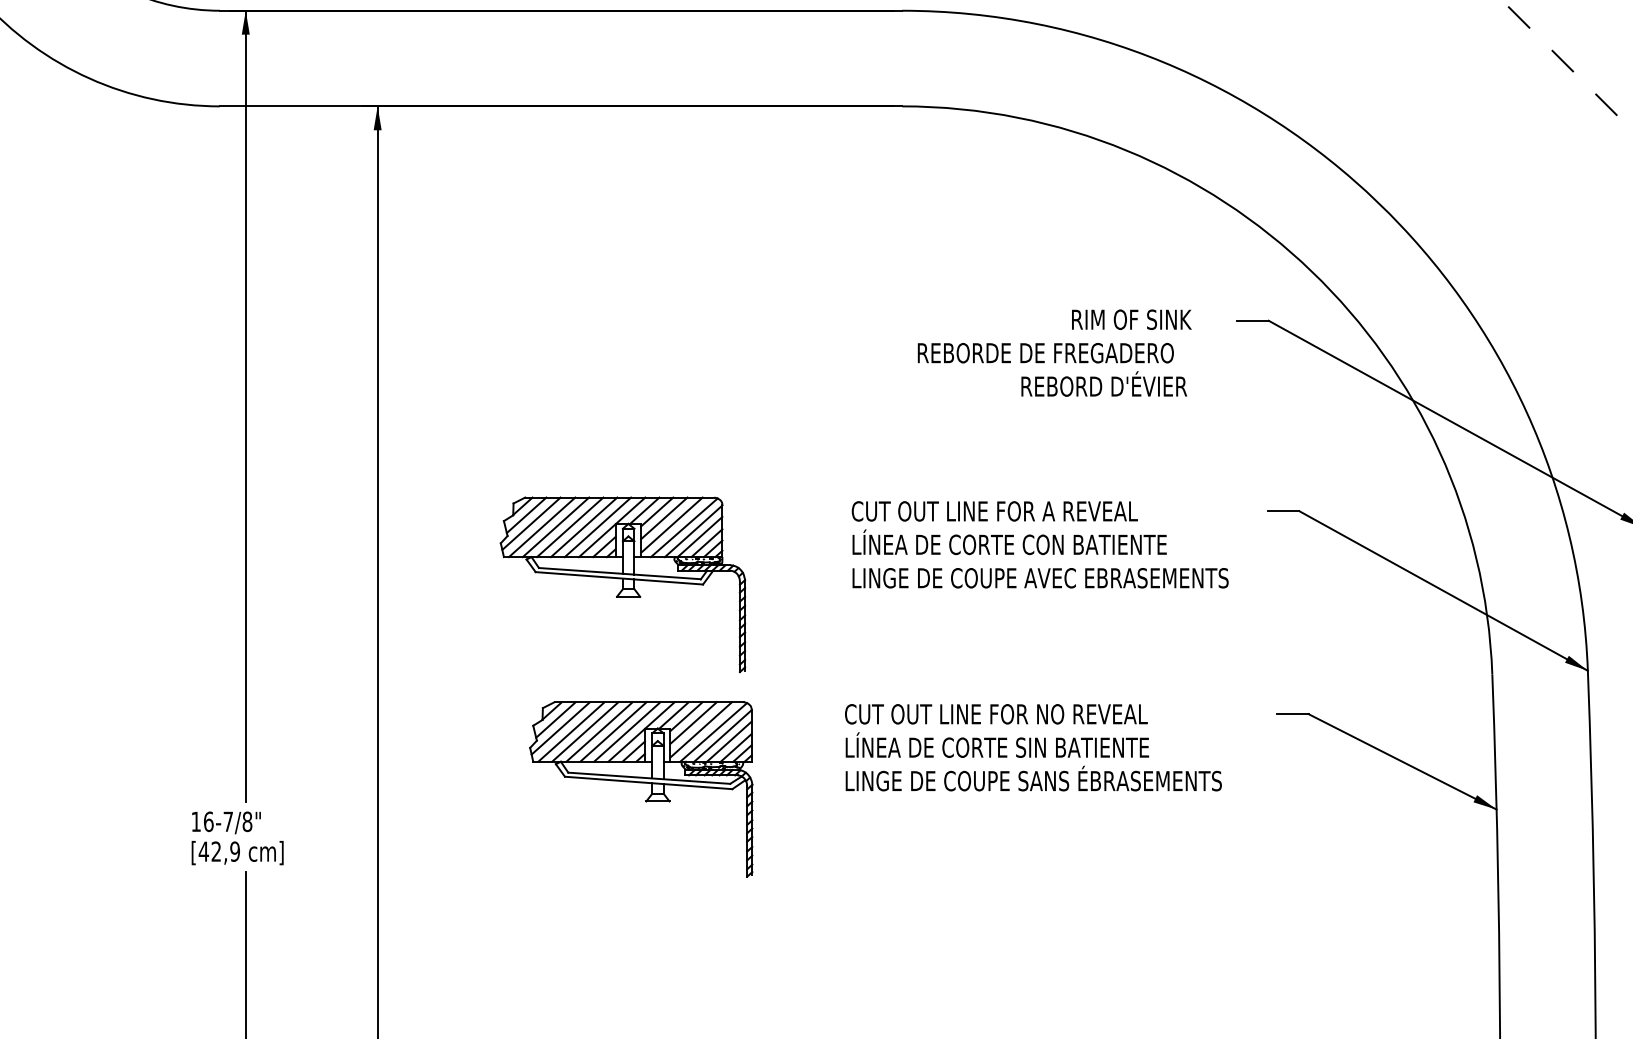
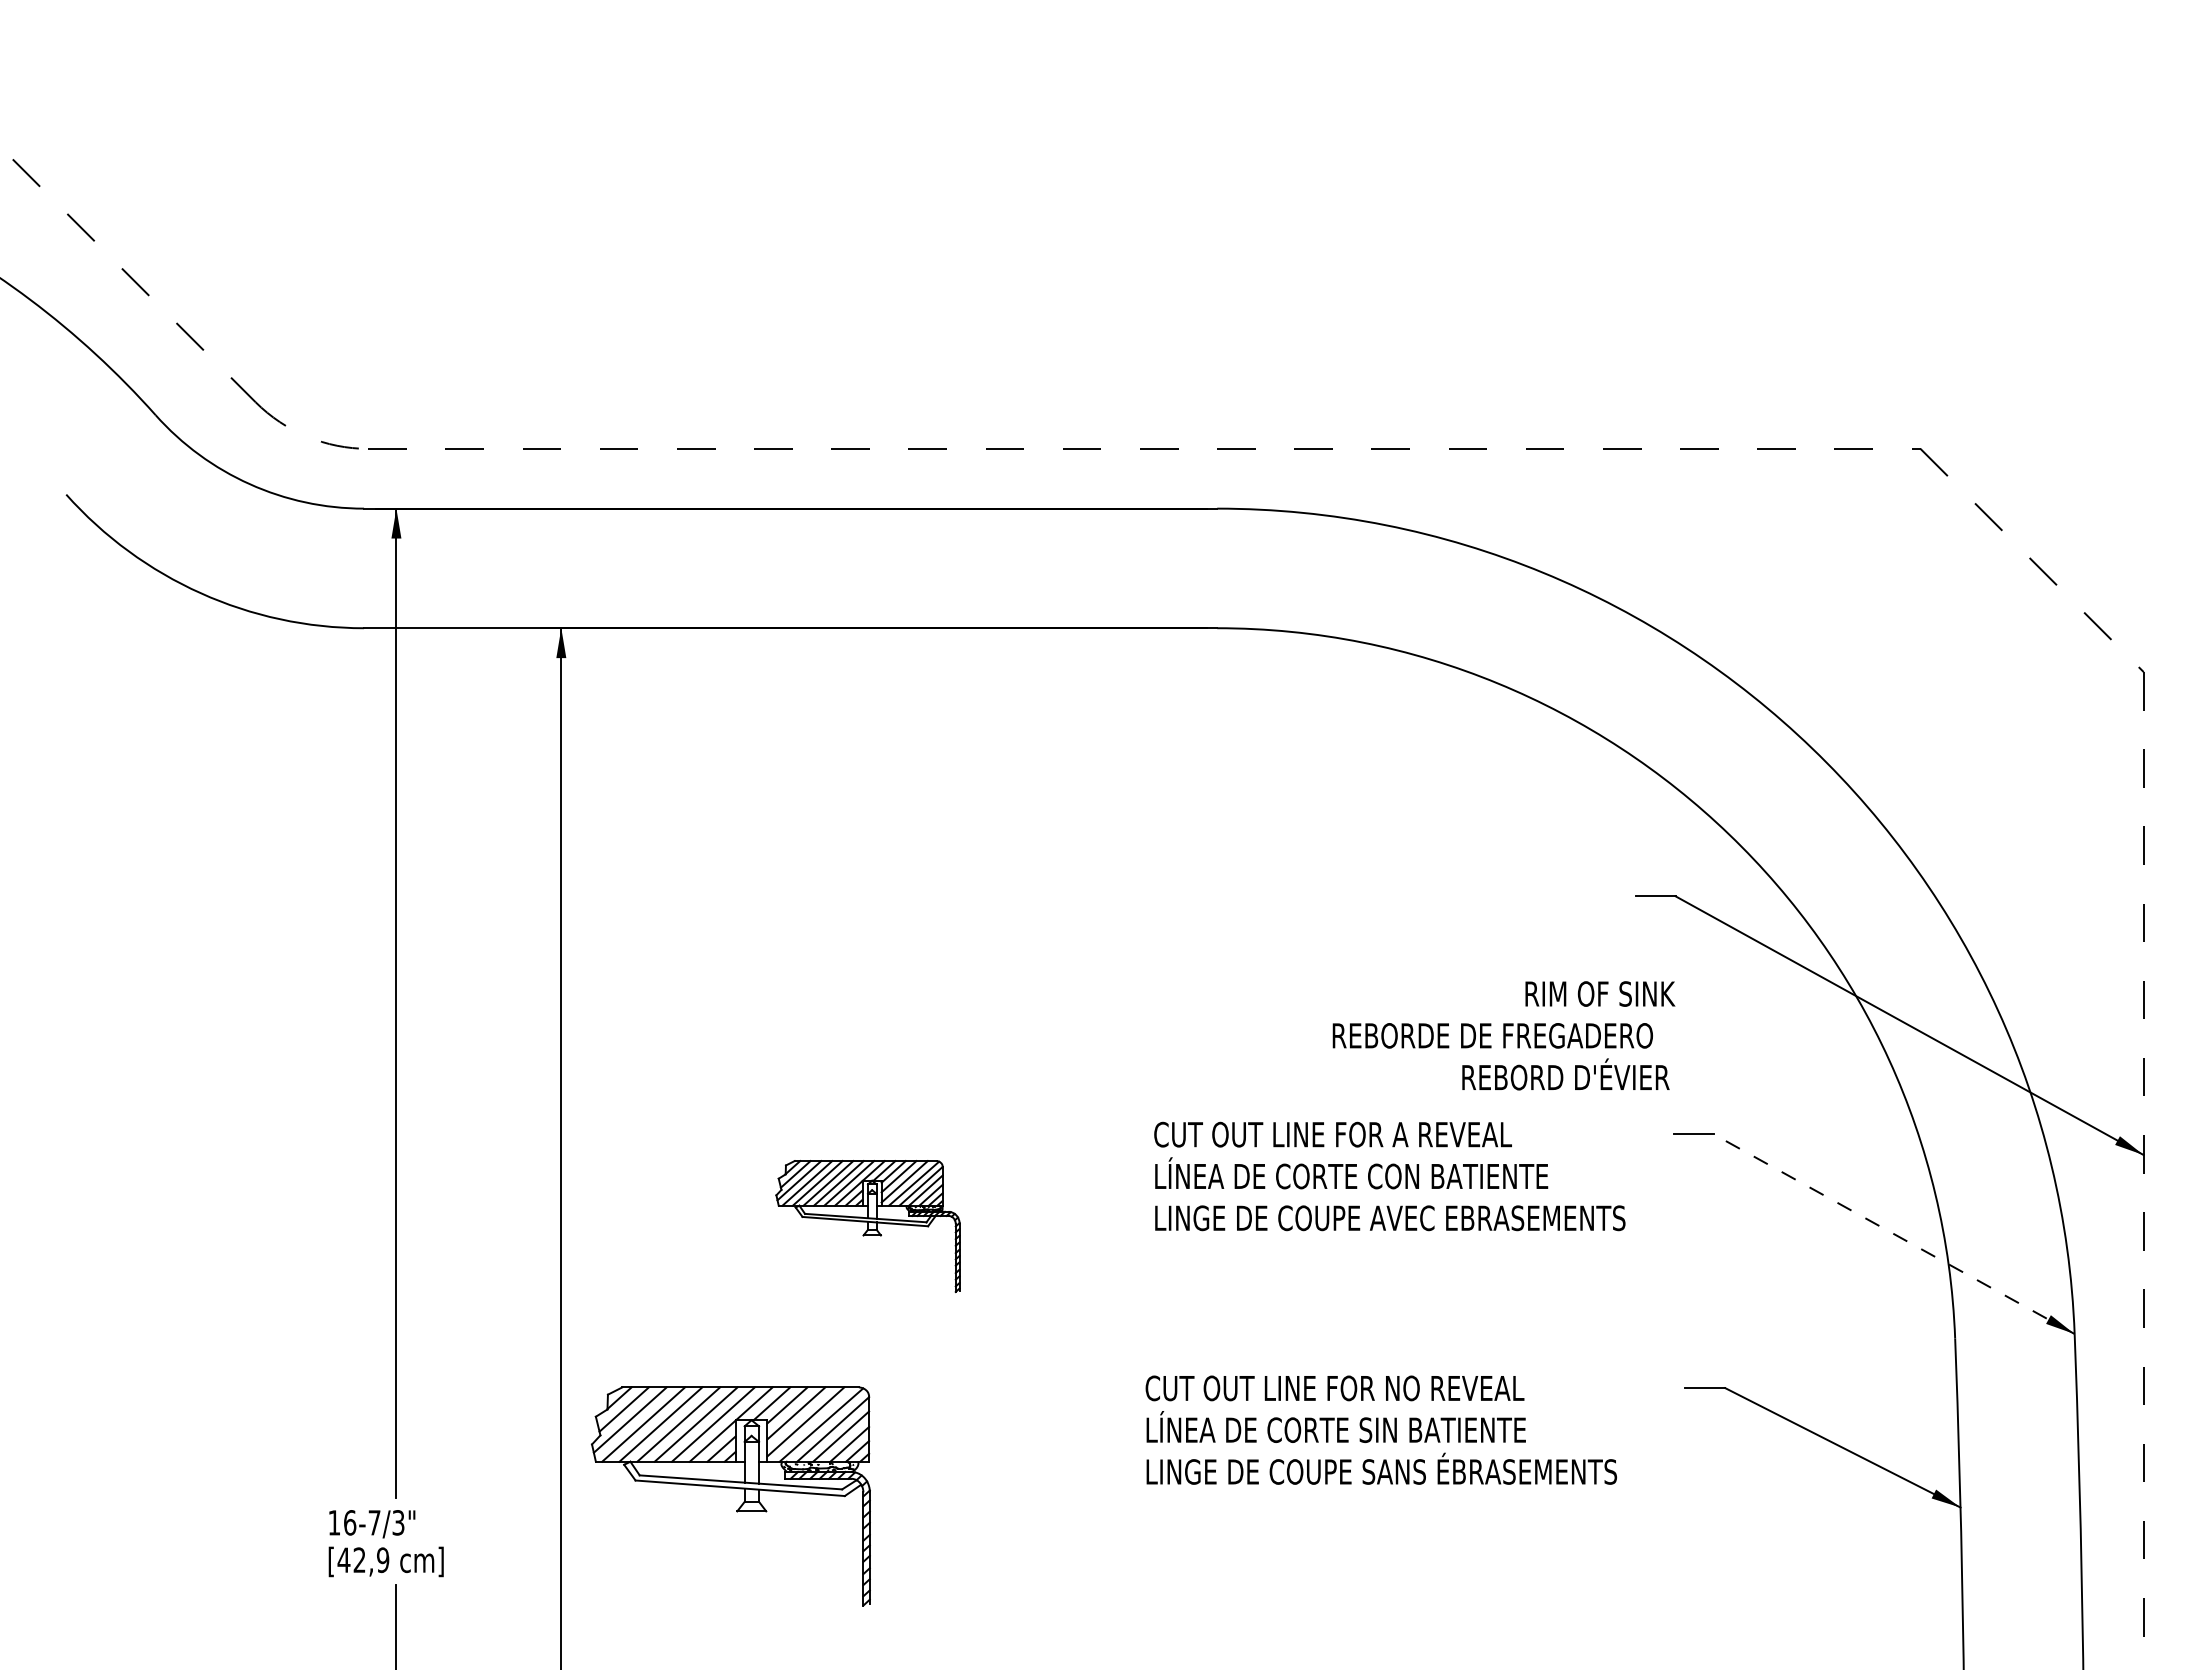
text: (1054, 352) -> (1503, 1035), moved
part: (622, 584) -> (867, 1226), size x0.6
line: (1443, 590) -> (1893, 1233), solid -> dashed
part: (640, 783) -> (730, 1488), moved
text: (247, 821) -> (398, 1522), 16-7/8" -> 16-7/3"

